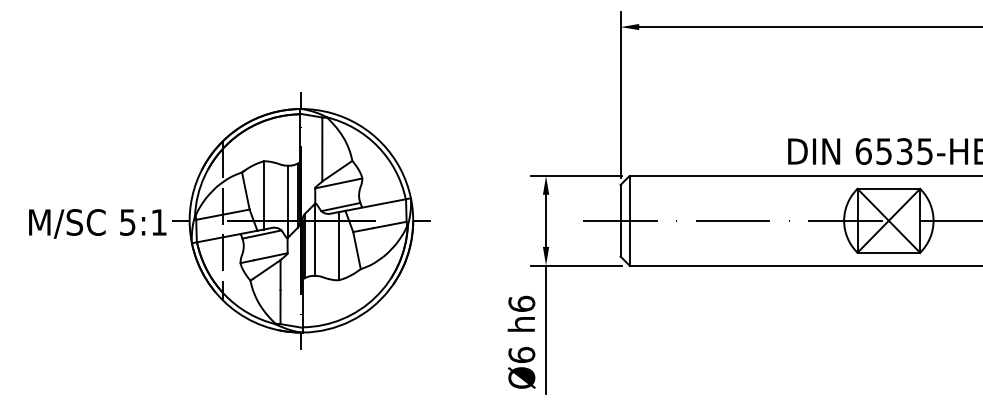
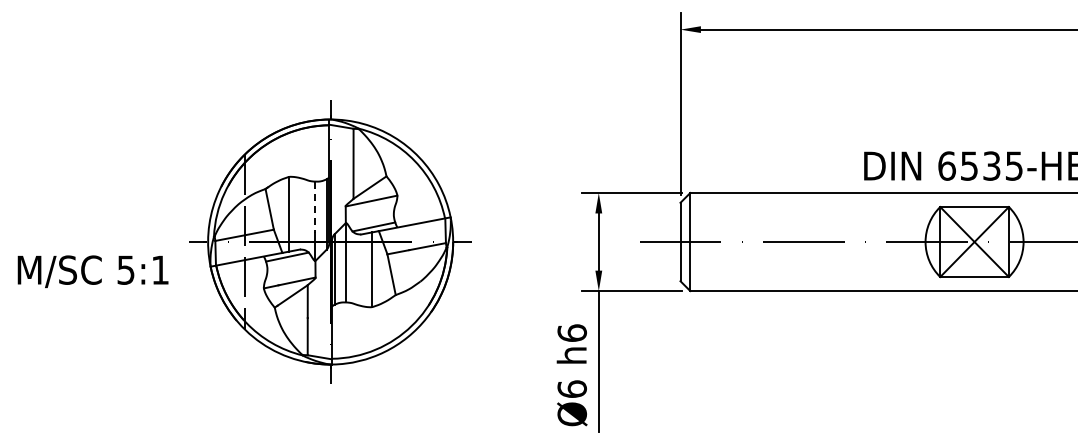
line: (287, 189) -> (315, 207), solid -> dashed
text: (97, 223) -> (92, 271), moved

